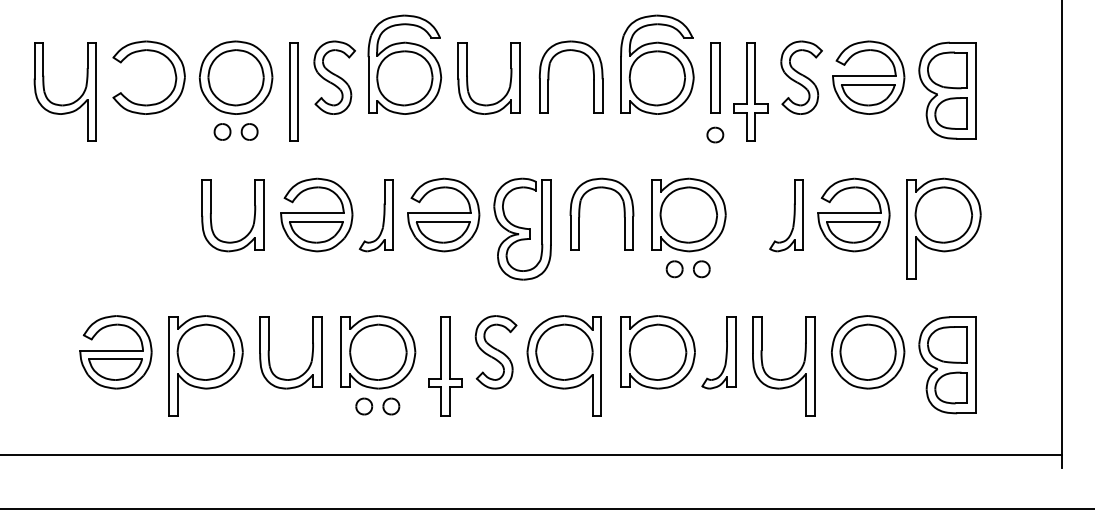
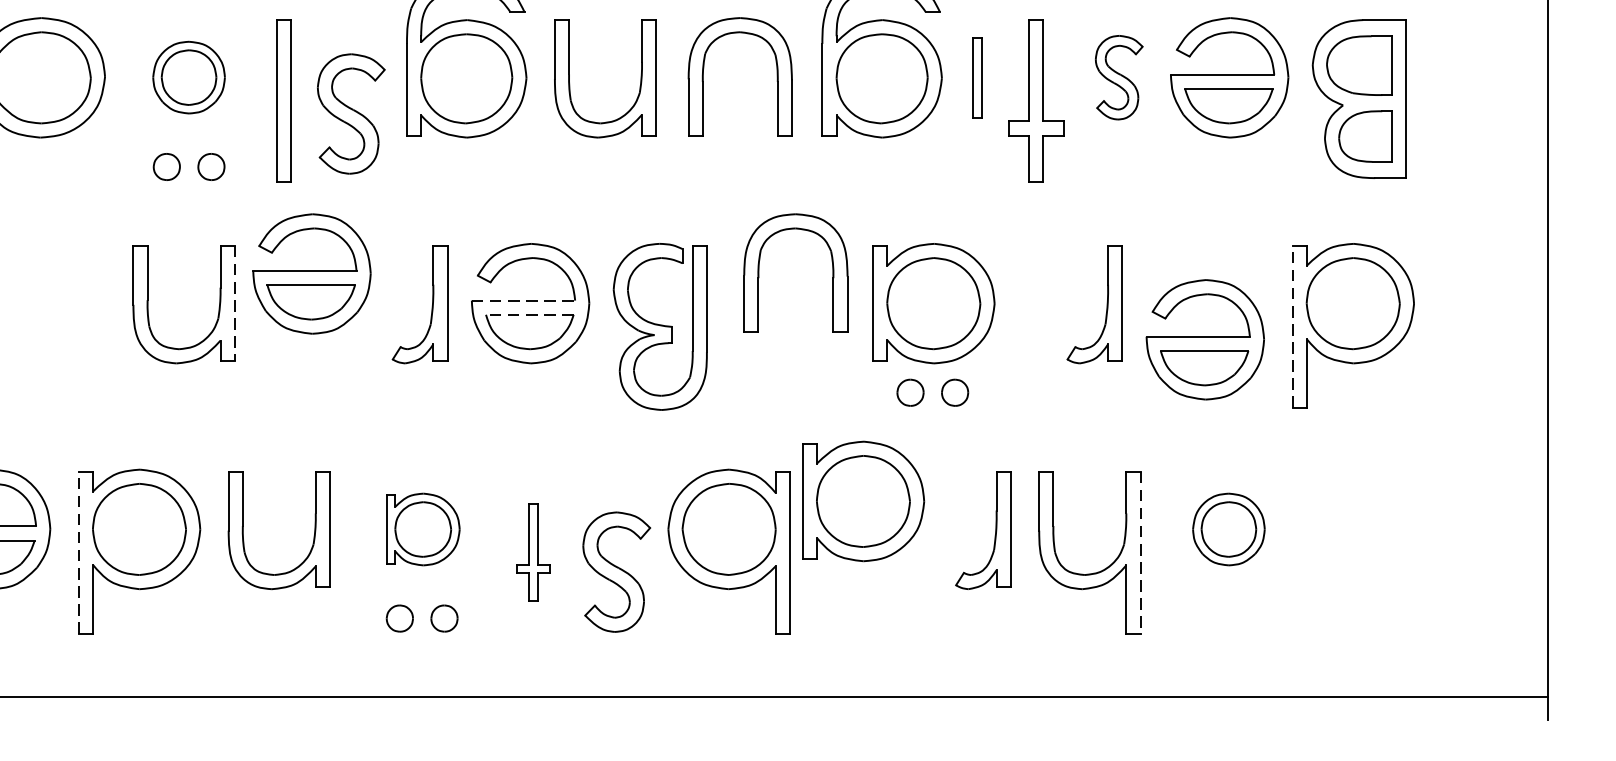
part: (235, 77) -> (188, 77), size x0.6
part: (334, 77) -> (350, 113), moved
part: (715, 77) -> (977, 77), size x0.7
part: (801, 77) -> (1119, 77), size x0.7
part: (715, 134) -> (977, 171), removed
line: (439, 213) -> (523, 301), solid -> dashed
part: (580, 213) -> (760, 271), moved
part: (316, 214) -> (311, 273), moved
part: (853, 214) -> (1204, 338), moved
line: (263, 215) -> (234, 304), solid -> dashed
line: (443, 221) -> (530, 314), solid -> dashed
line: (906, 228) -> (1291, 325), solid -> dashed
part: (378, 352) -> (423, 529), size x0.6
part: (495, 352) -> (615, 572), moved
part: (657, 352) -> (862, 501), moved
part: (868, 352) -> (1229, 529), size x0.6
part: (947, 365) -> (1359, 551), removed
line: (168, 366) -> (77, 552), solid -> dashed
part: (445, 366) -> (533, 552), size x0.6
line: (814, 367) -> (1140, 554), solid -> dashed

